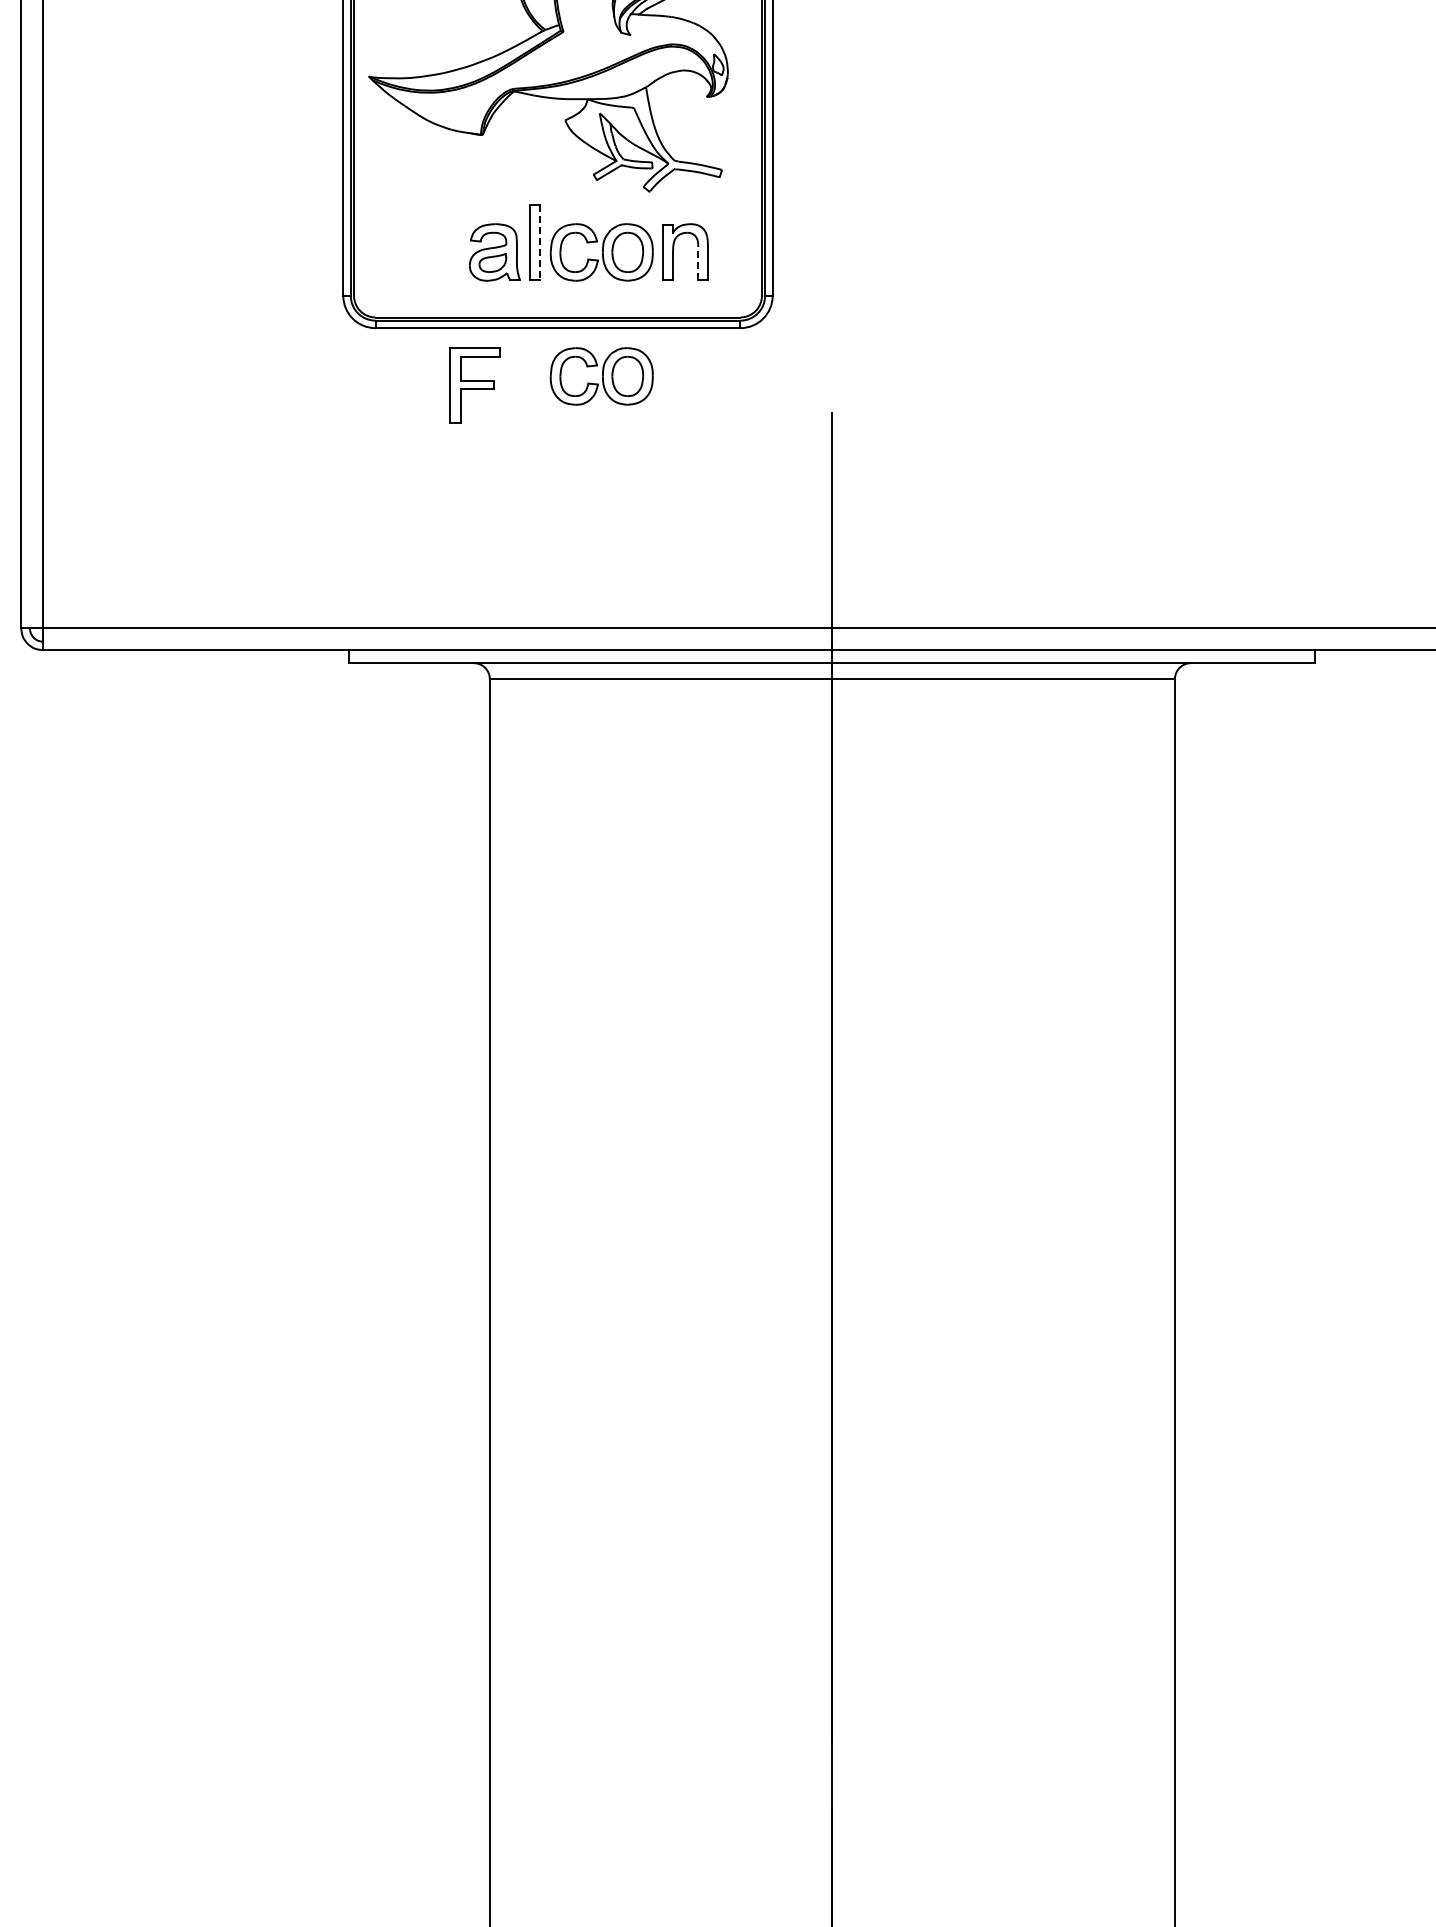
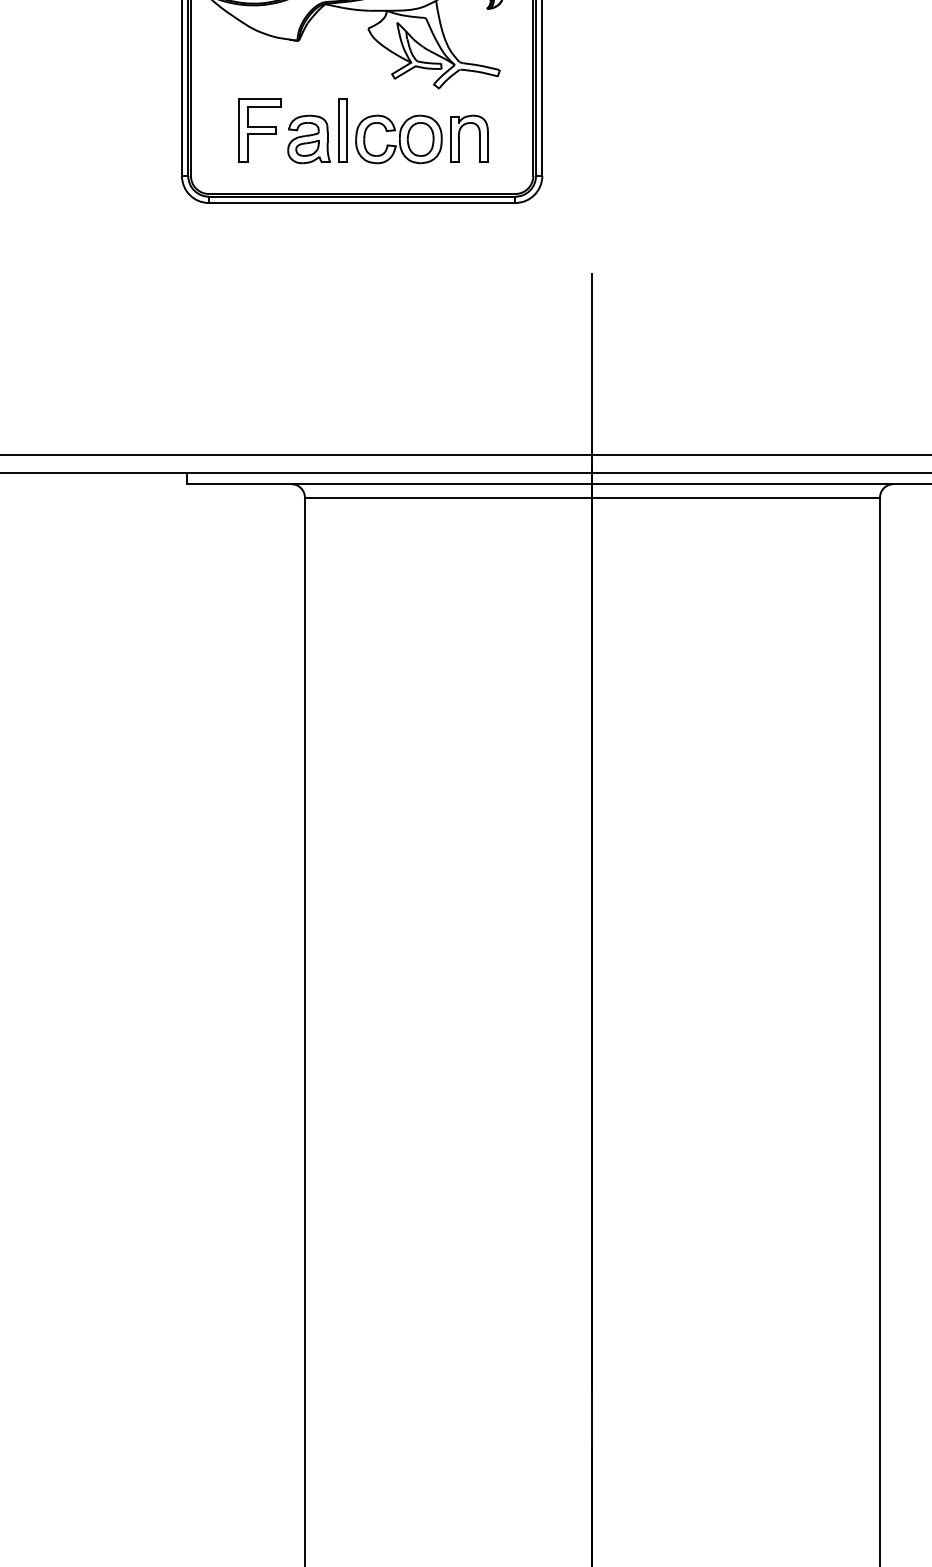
line: (540, 242) -> (347, 131), dashed -> solid
line: (698, 262) -> (480, 147), dashed -> solid
part: (601, 376) -> (398, 243), removed
part: (474, 385) -> (259, 131), moved

